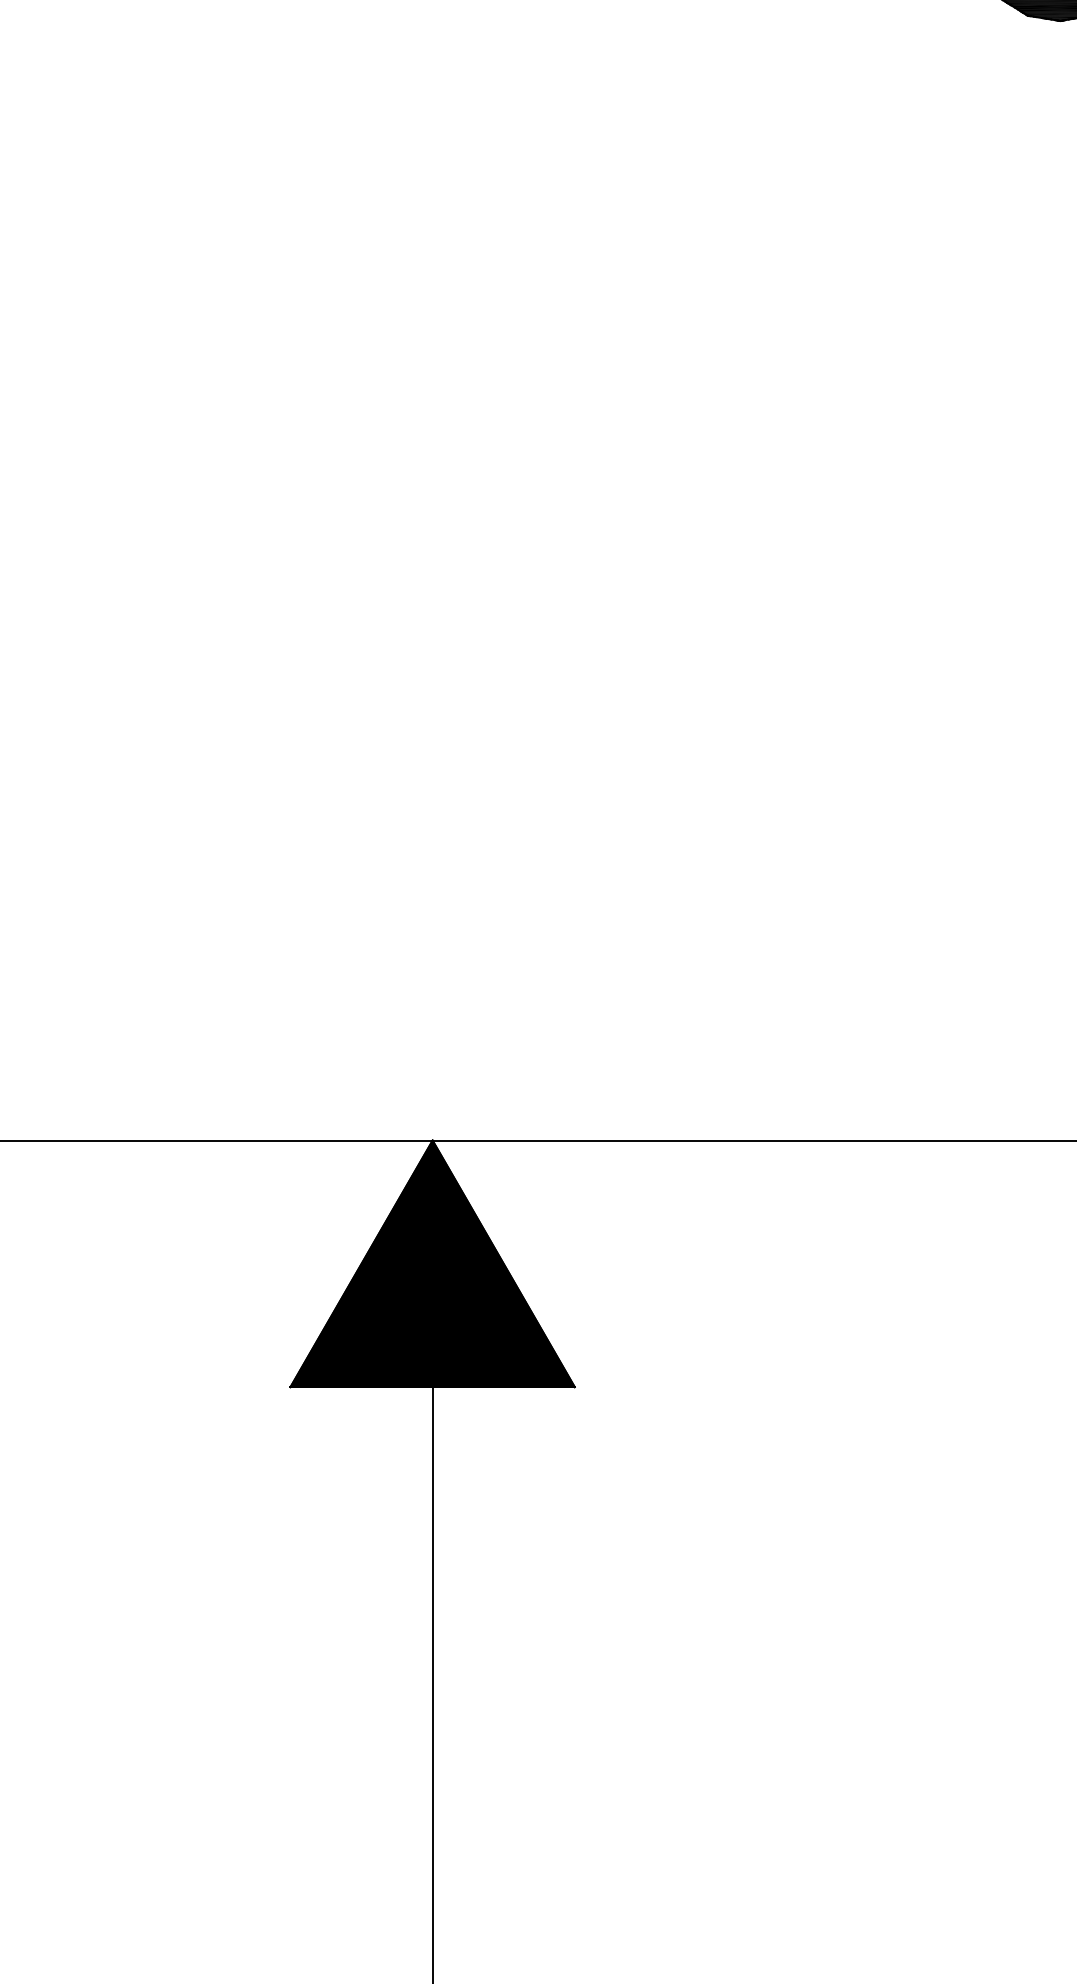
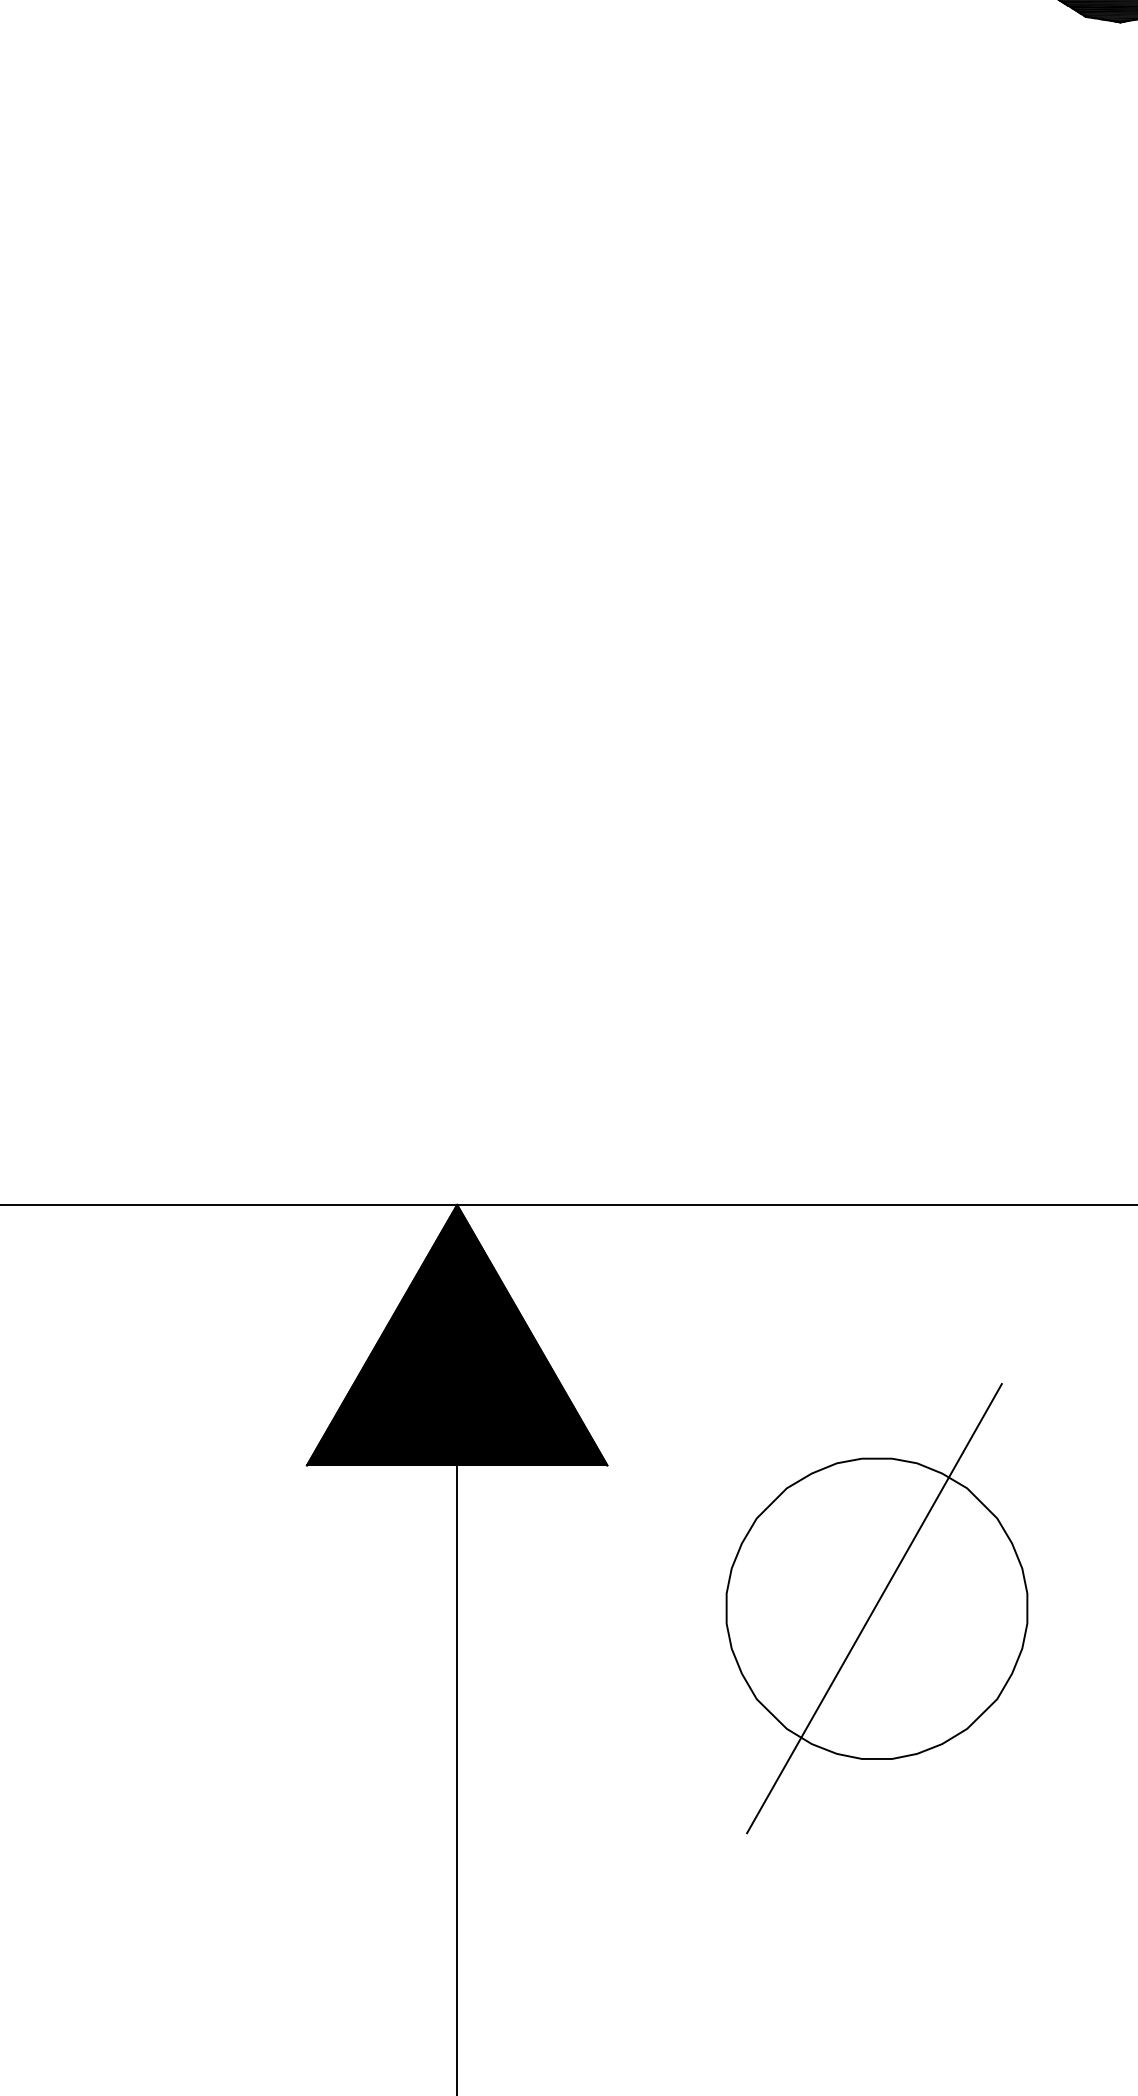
part: (829, 1522) -> (876, 1608), added

